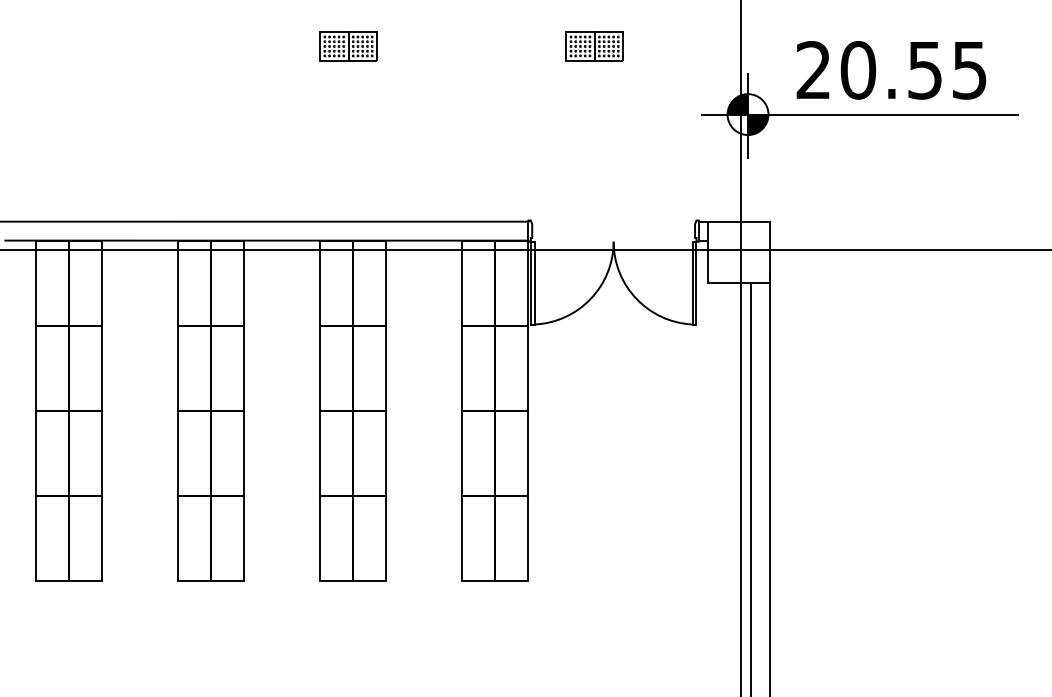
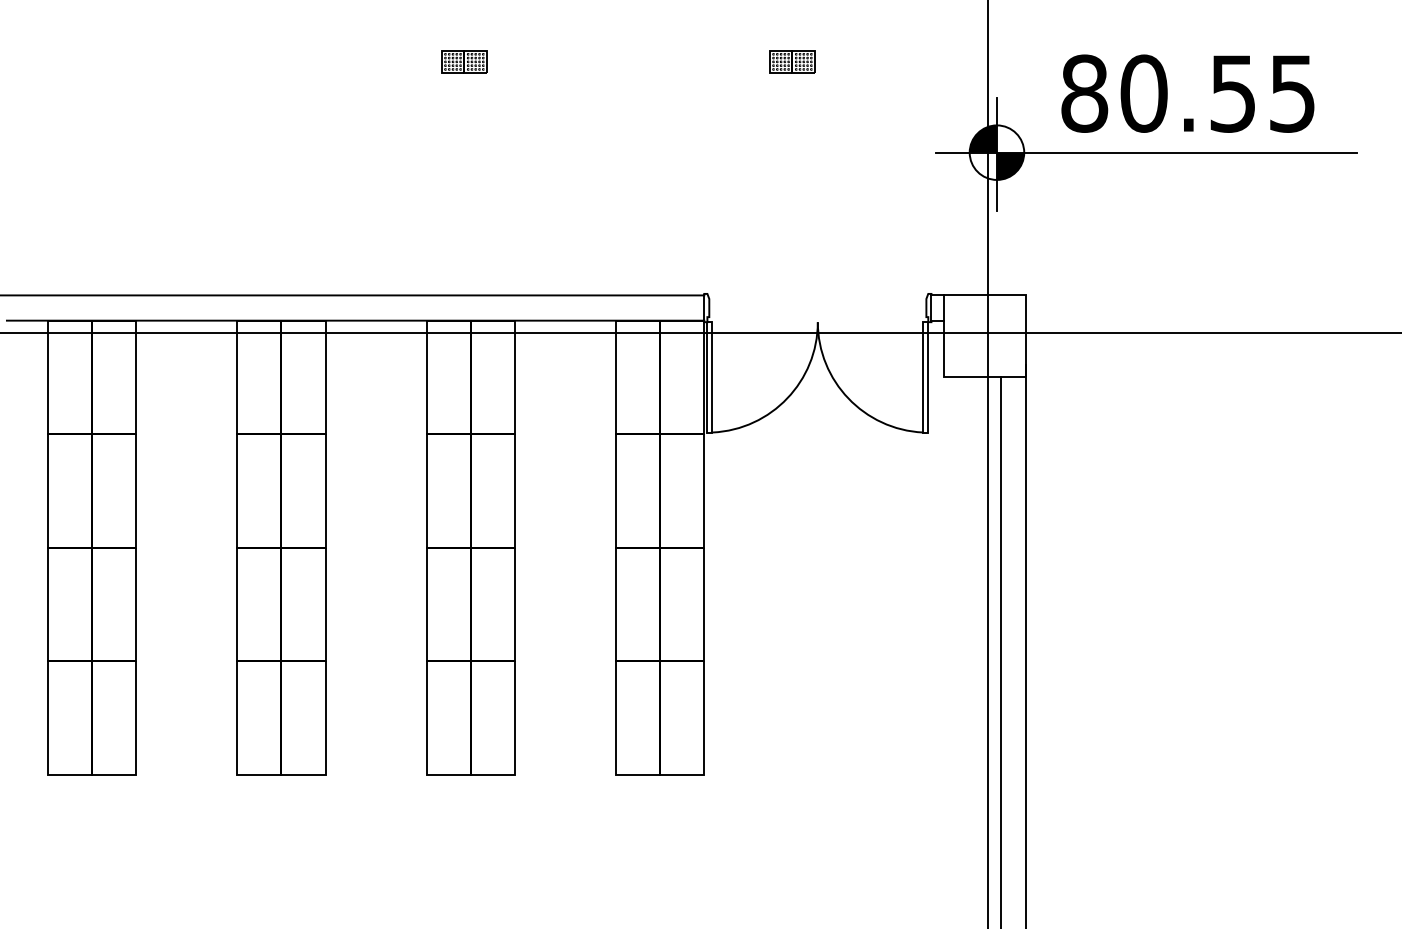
part: (348, 46) -> (464, 61), size x0.6
part: (594, 46) -> (792, 61), size x0.6
text: (813, 70) -> (1084, 93), 20.55 -> 80.55

